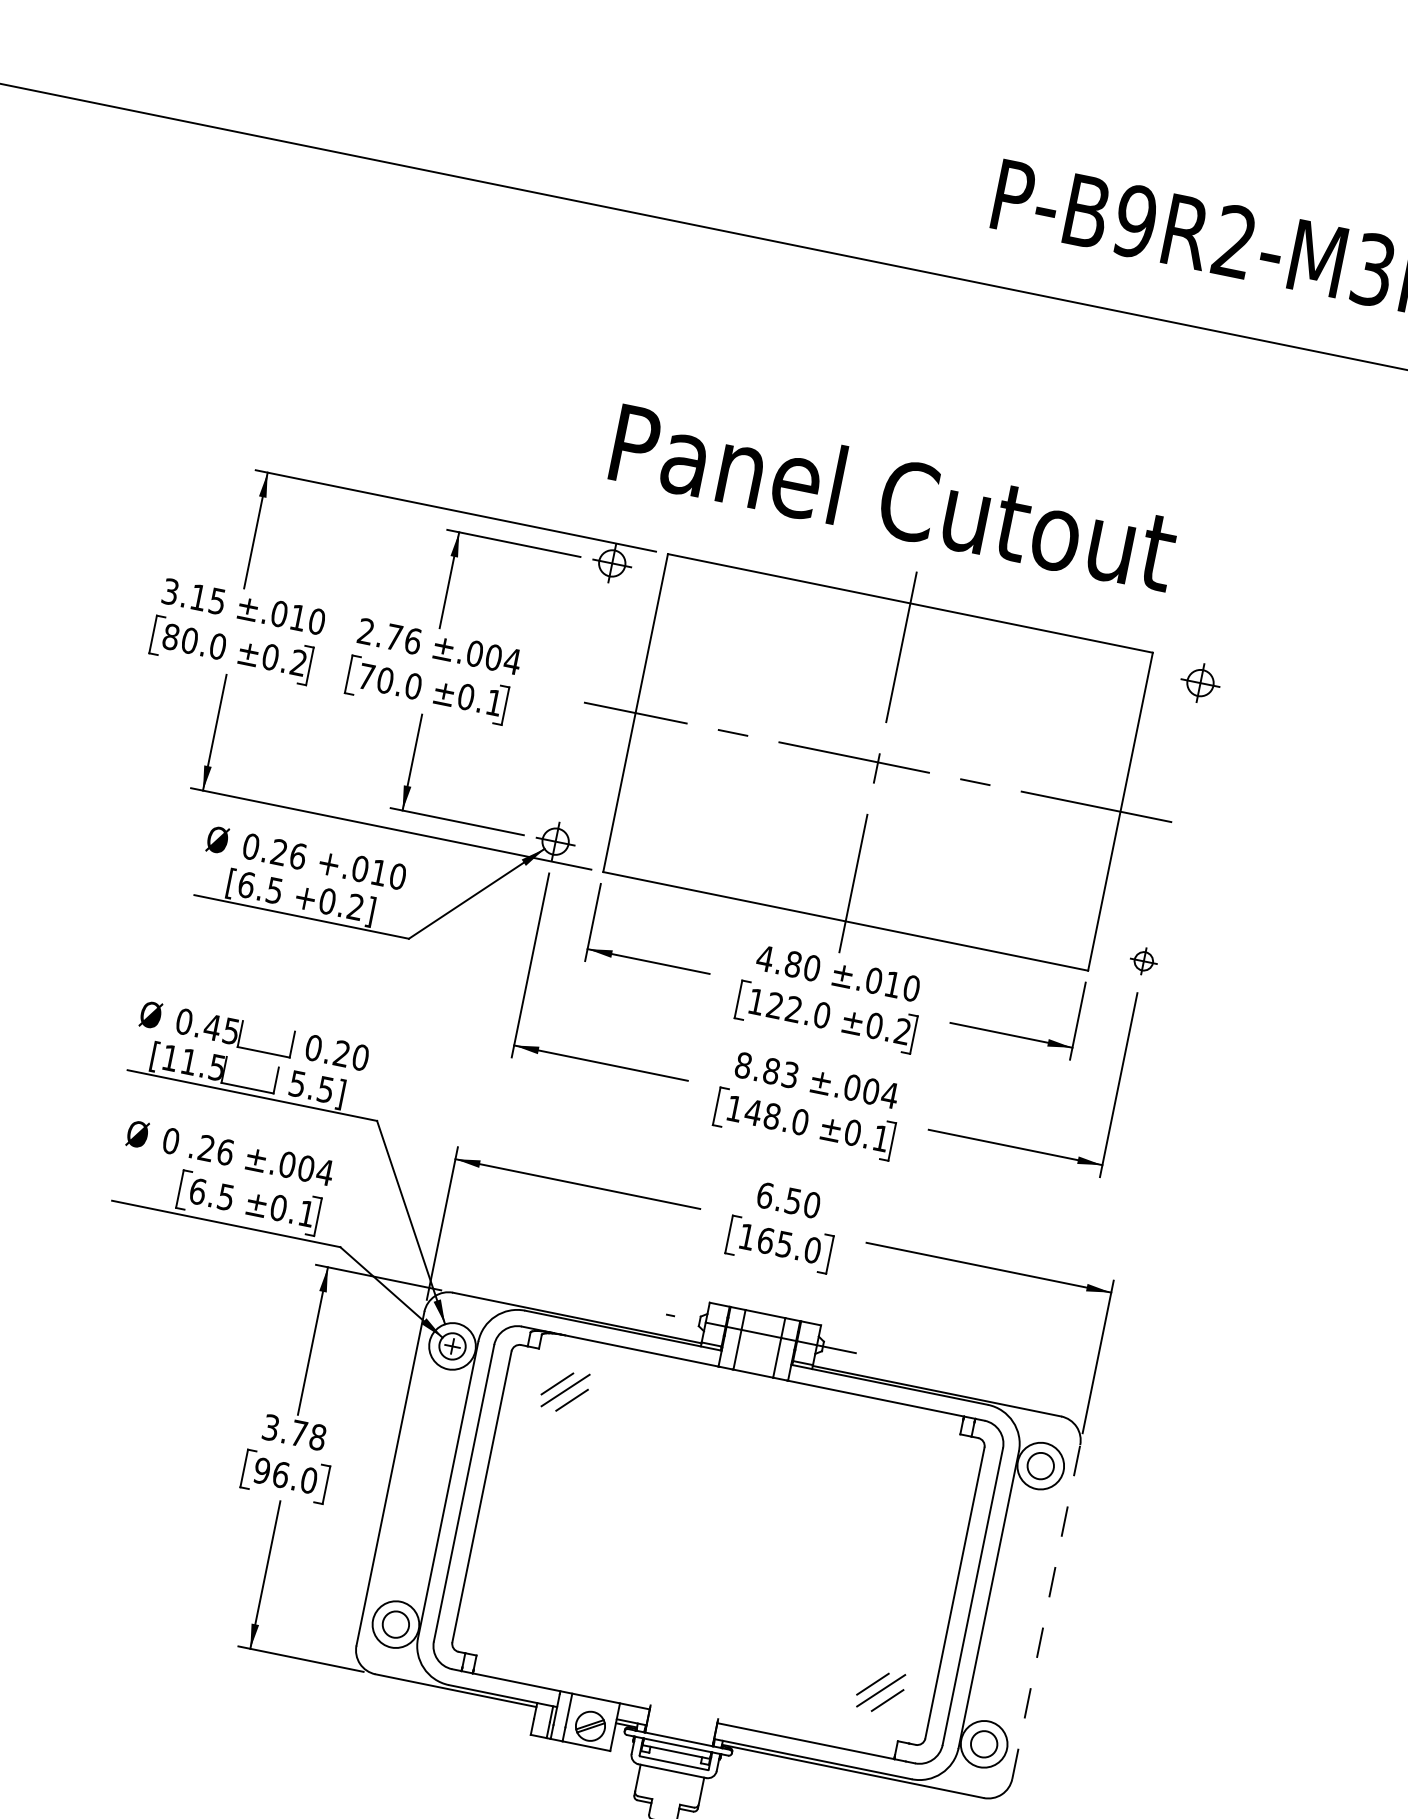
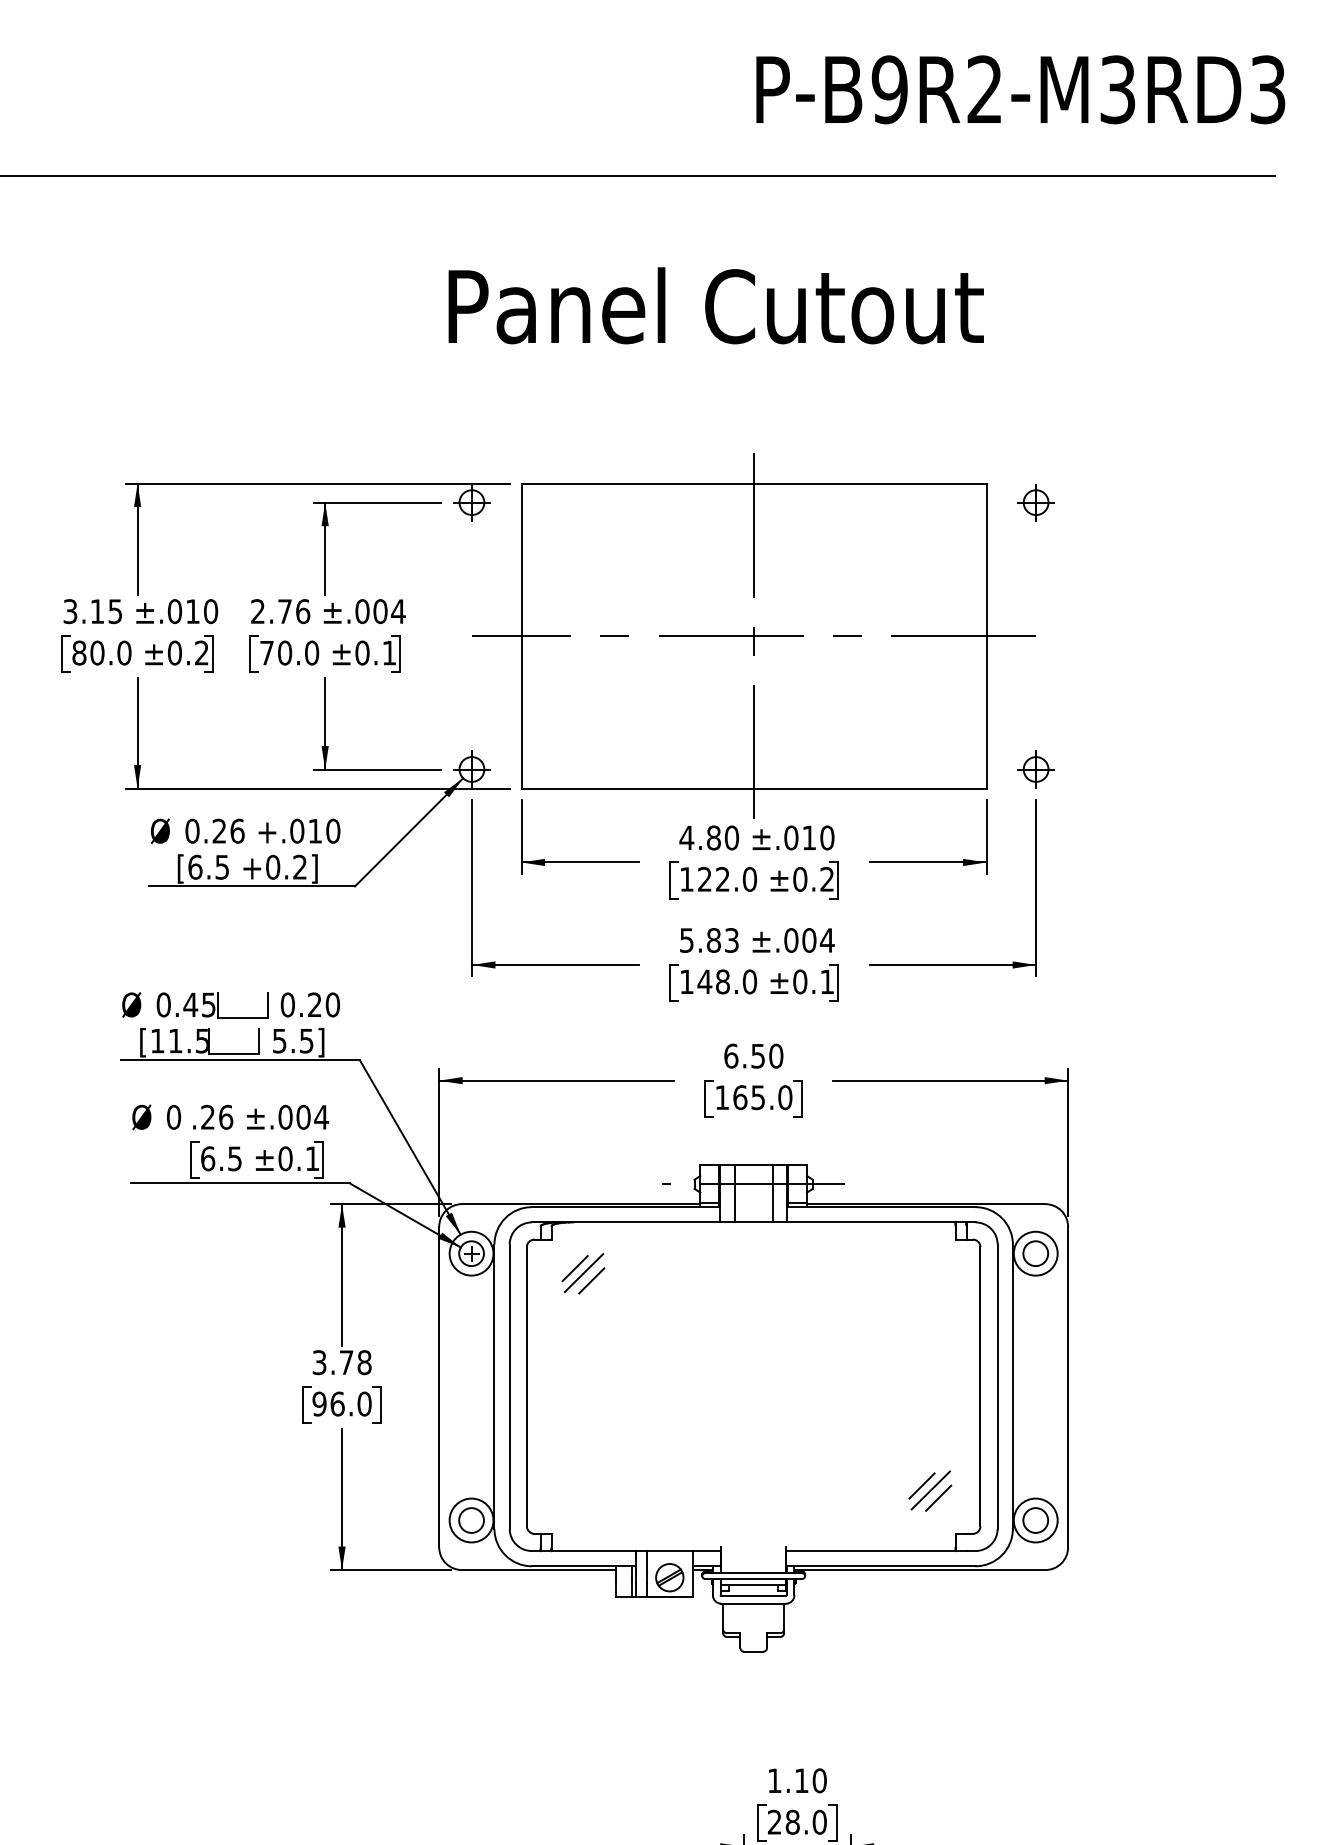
text: (893, 496) -> (715, 305), moved
part: (1143, 961) -> (1035, 769), size x1.43
text: (743, 1065) -> (686, 940), 8.83 -> 5.83
line: (1046, 1611) -> (1068, 1386), dashed -> solid

